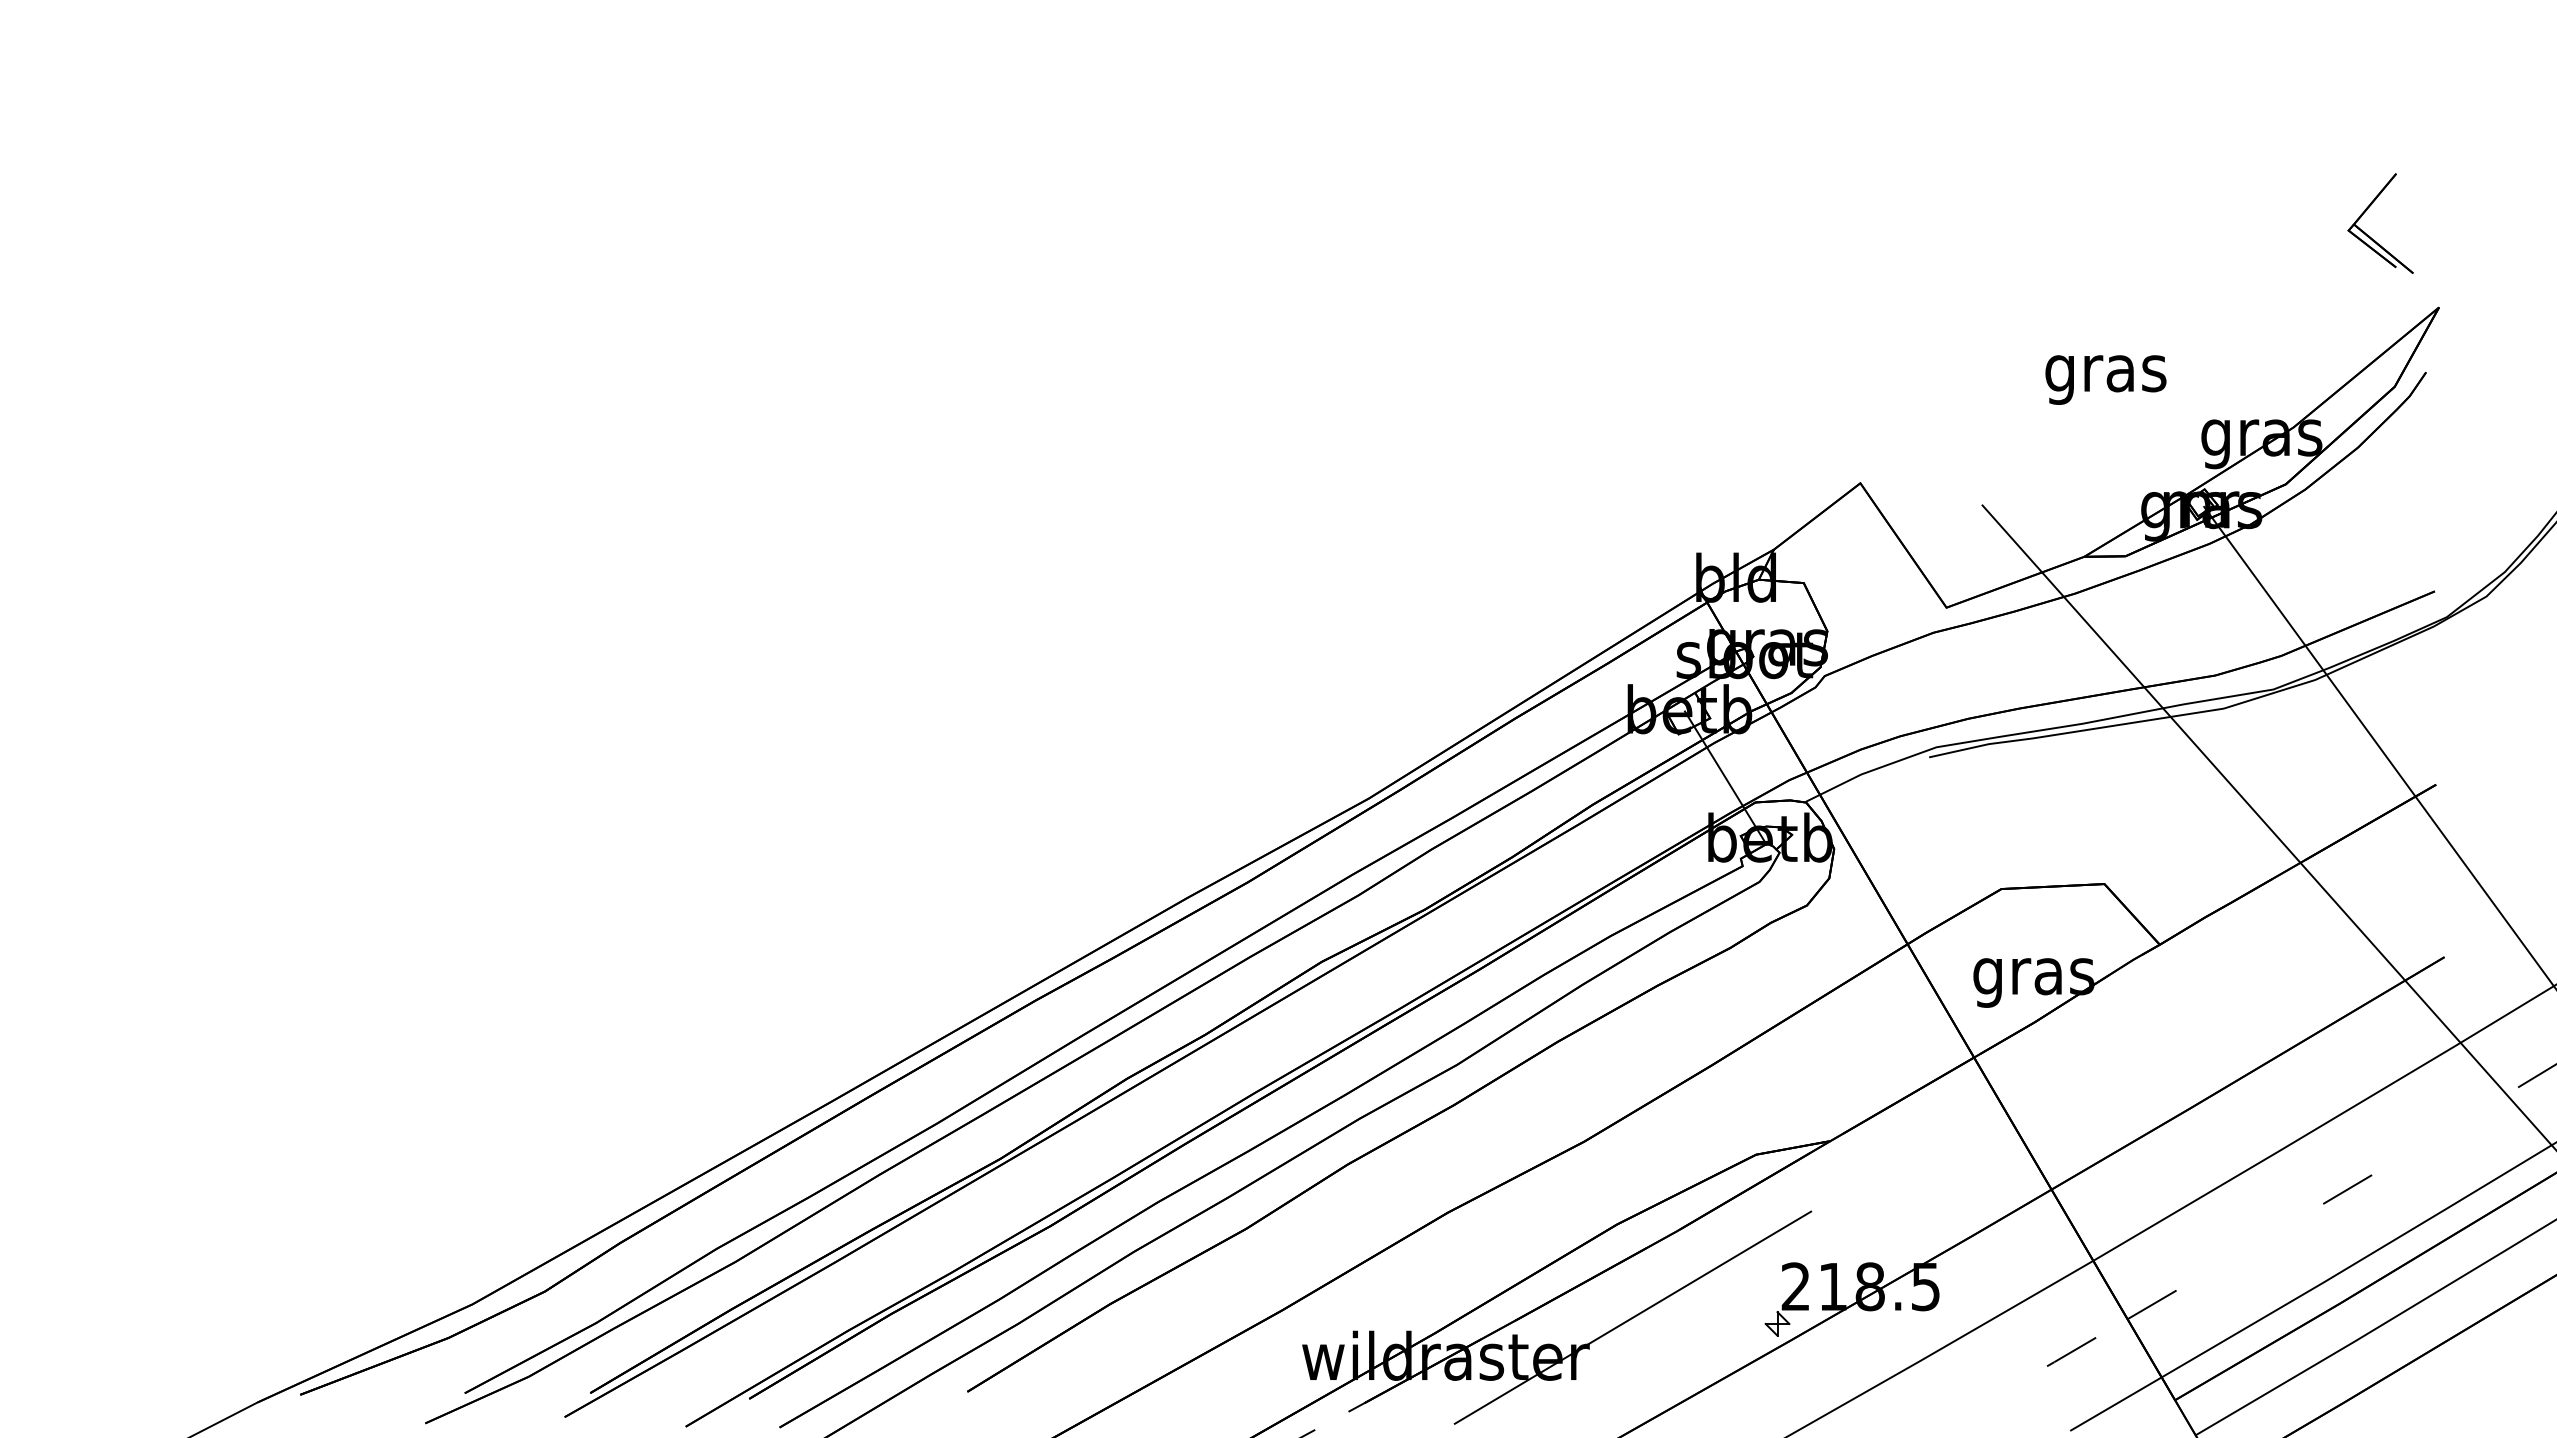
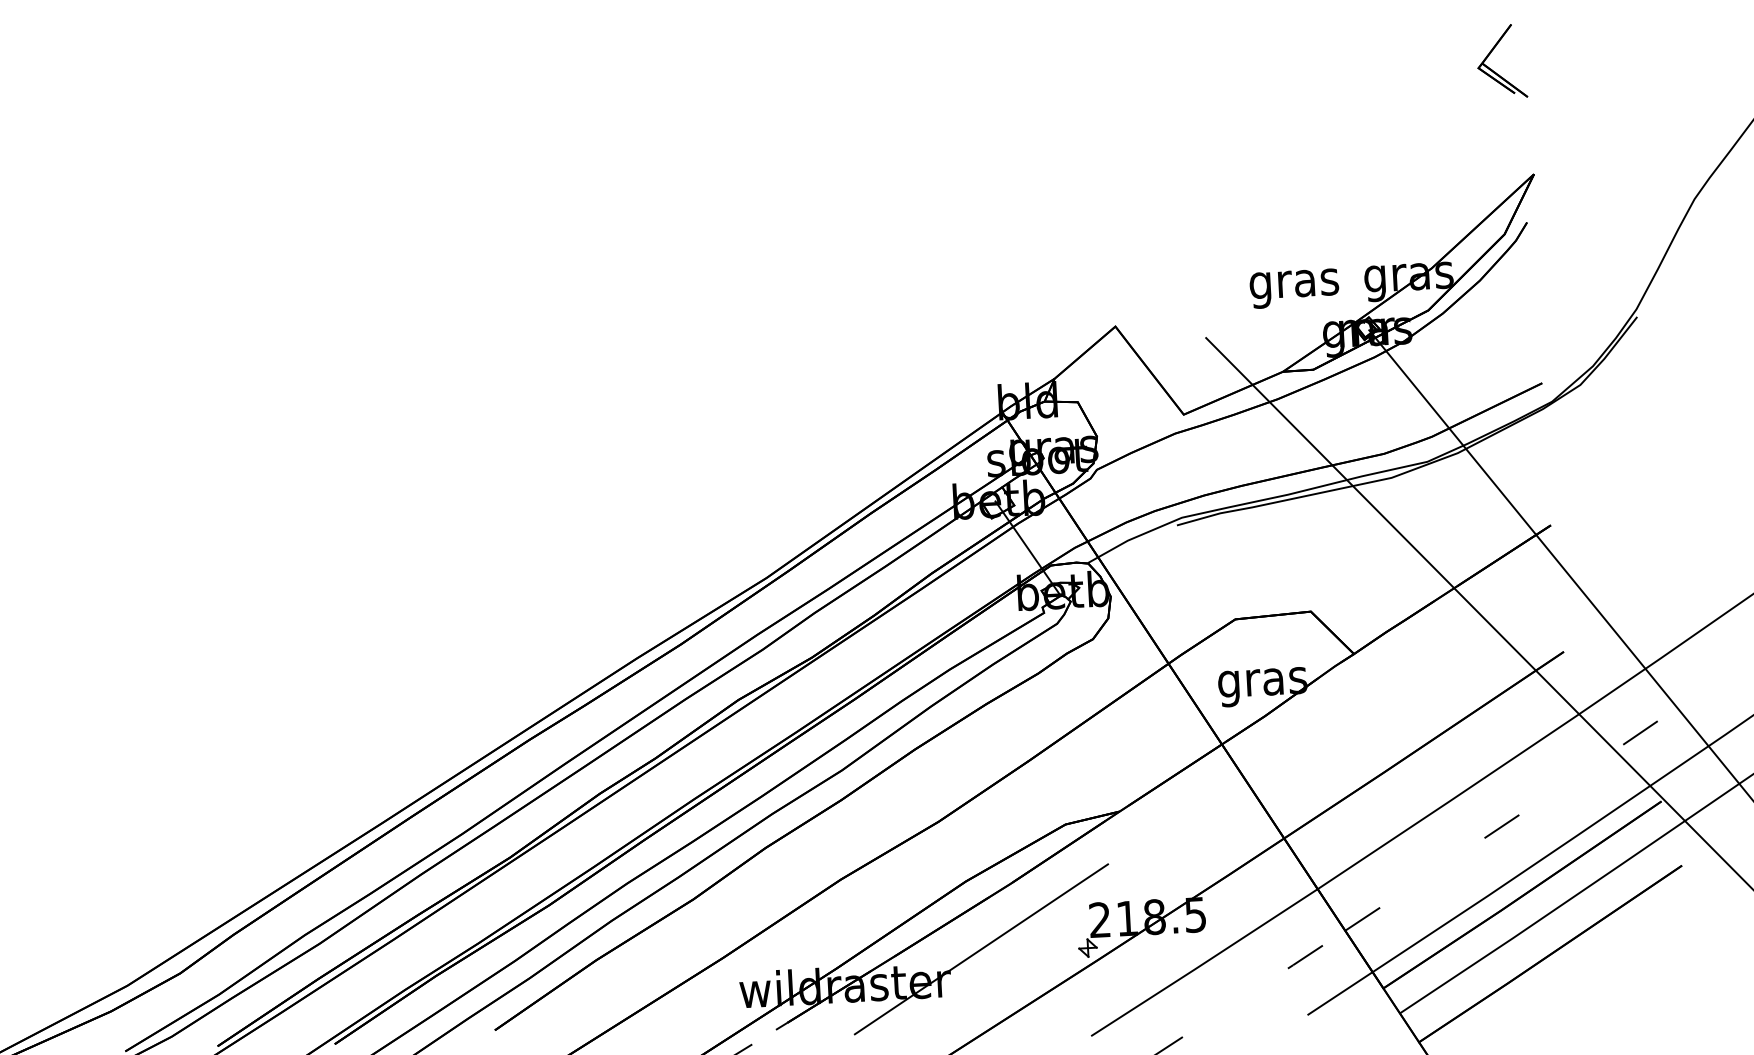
part: (2369, 235) -> (1494, 70), moved
text: (2105, 379) -> (1294, 288), moved

